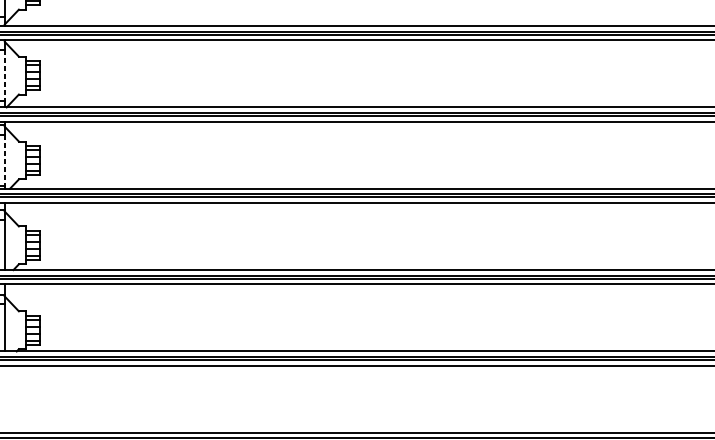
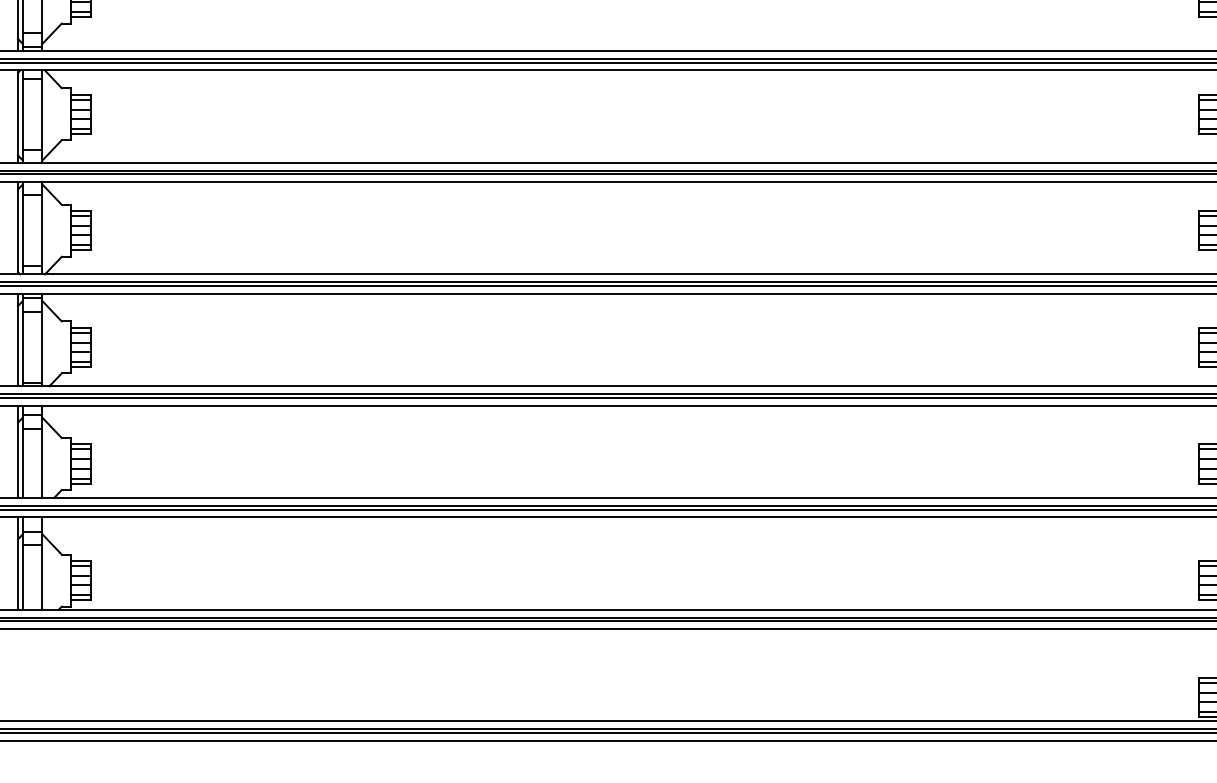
line: (4, 76) -> (42, 231), dashed -> solid
line: (4, 160) -> (42, 347), dashed -> solid

